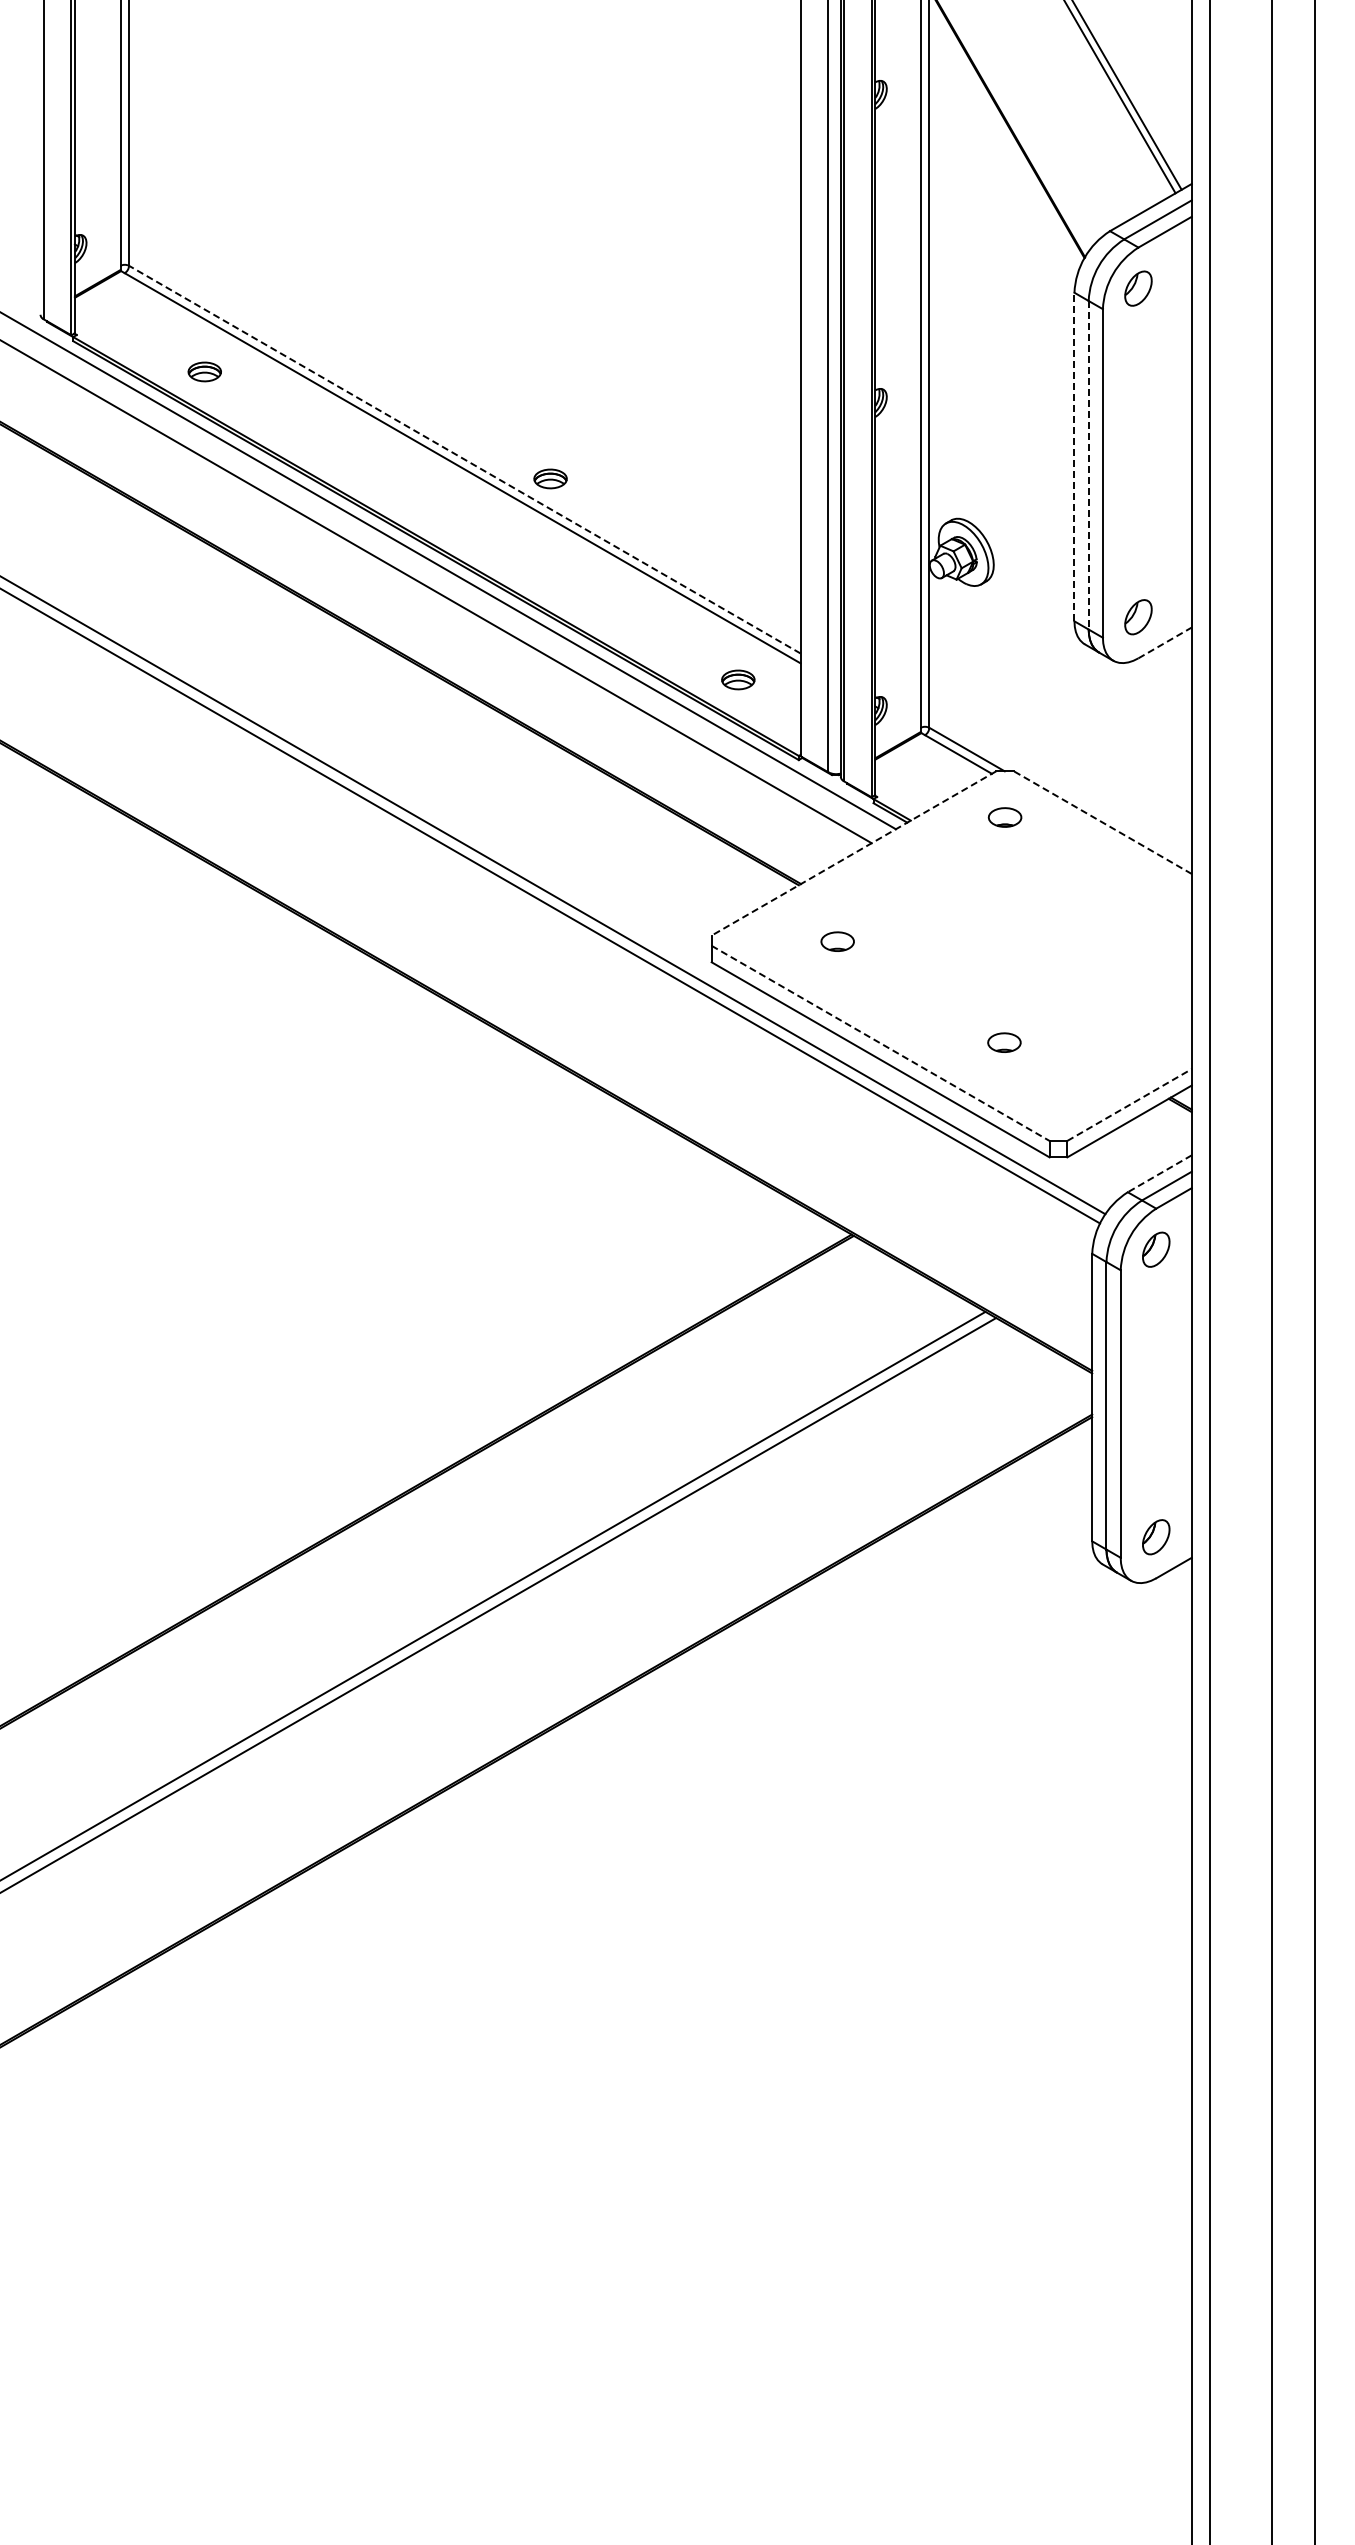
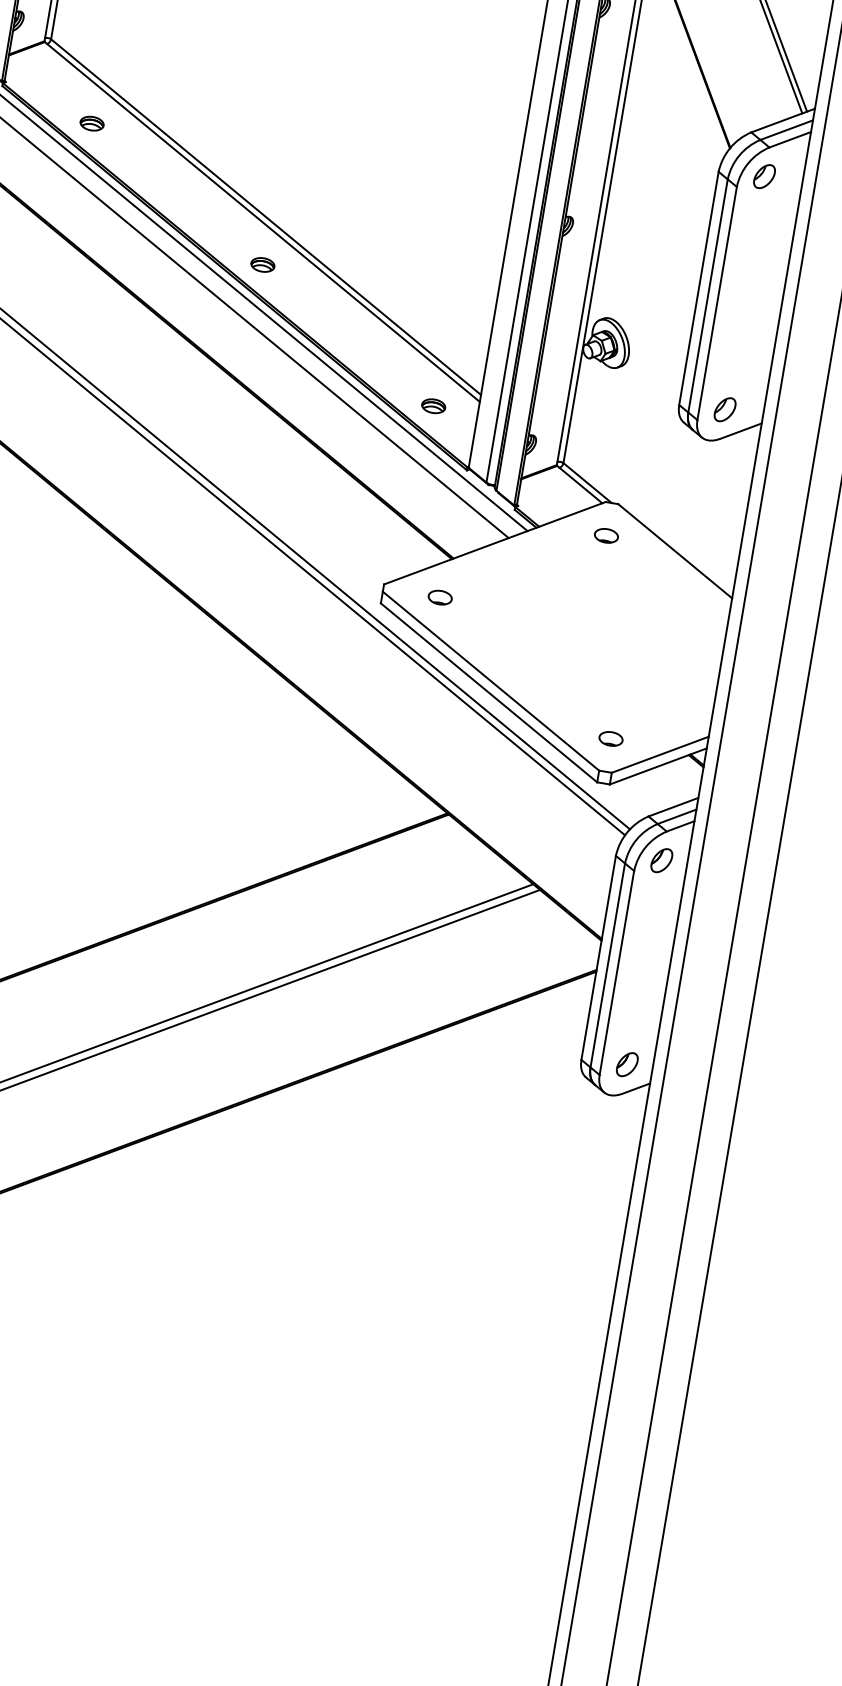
line: (1074, 456) -> (699, 288), dashed -> solid
line: (464, 459) -> (265, 216), dashed -> solid
line: (1088, 465) -> (707, 296), dashed -> solid
part: (550, 478) -> (262, 264), moved
line: (1165, 642) -> (741, 430), dashed -> solid
line: (1102, 822) -> (674, 551), dashed -> solid
line: (853, 853) -> (494, 543), dashed -> solid
part: (837, 941) -> (440, 597), moved
part: (1004, 1042) -> (611, 738), moved
line: (881, 1043) -> (491, 681), dashed -> solid
line: (1129, 1105) -> (660, 755), dashed -> solid
line: (1159, 1173) -> (673, 806), dashed -> solid

